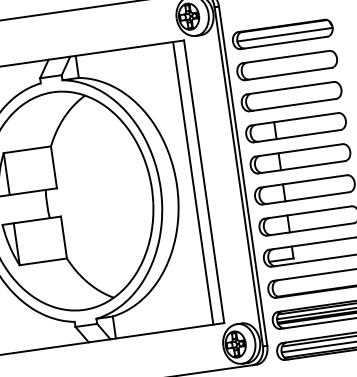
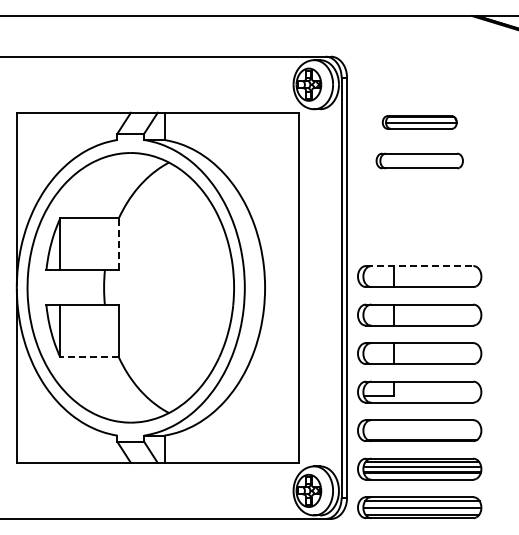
part: (282, 34) -> (419, 122), size x0.6
part: (287, 65) -> (419, 160), size x0.7
part: (291, 96) -> (419, 199), removed
part: (295, 127) -> (419, 237), removed
line: (299, 150) -> (419, 266), solid -> dashed
line: (53, 167) -> (118, 244), solid -> dashed
line: (193, 183) -> (285, 287), removed
line: (43, 262) -> (89, 357), solid -> dashed

